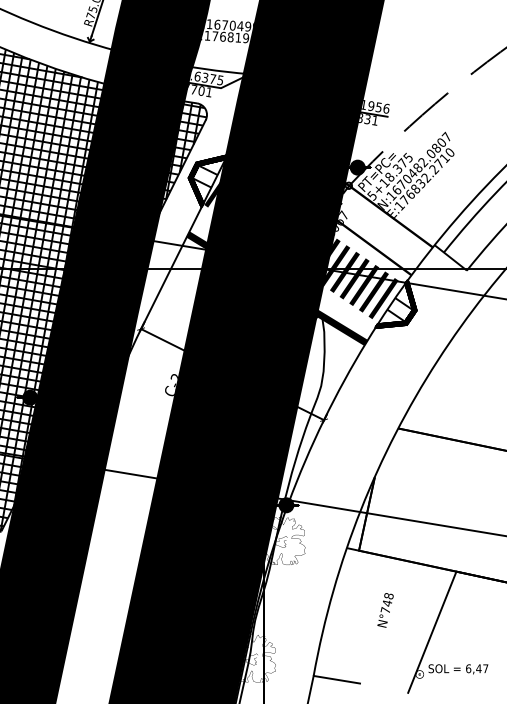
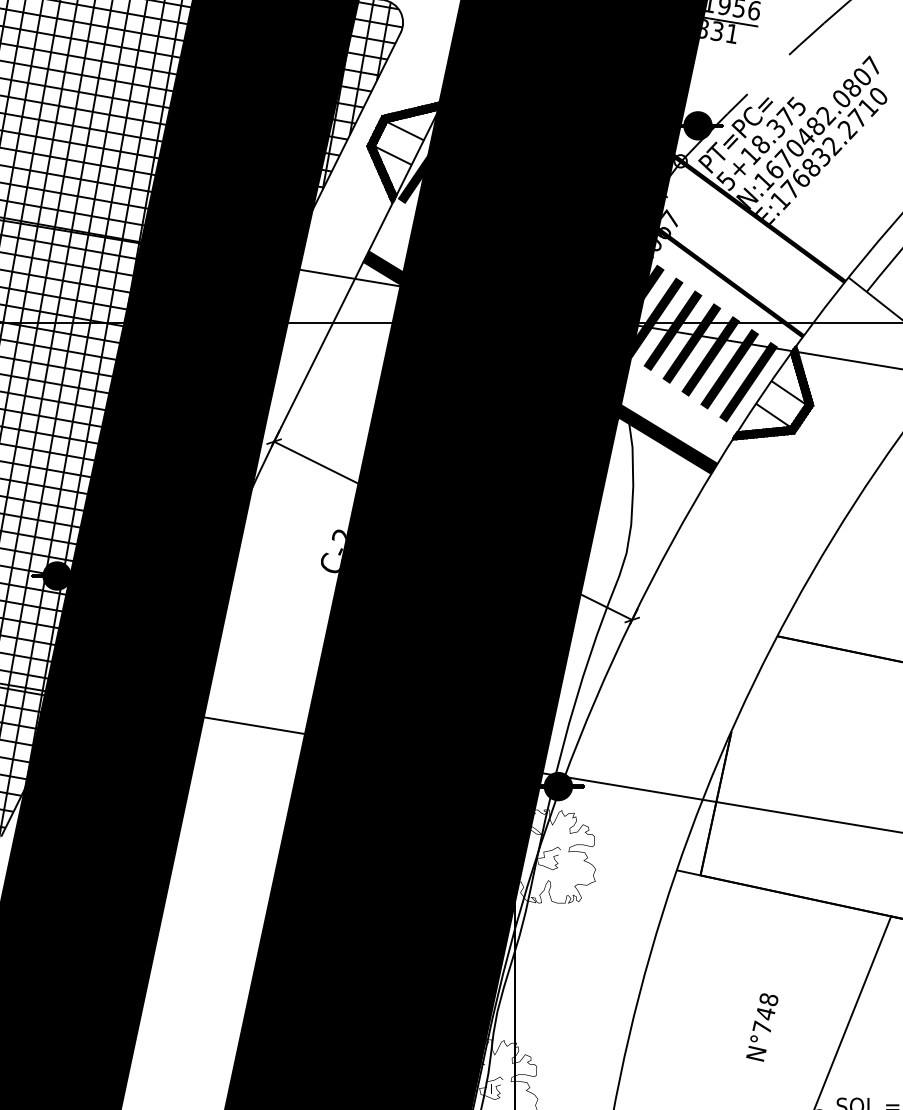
text: (385, 610) -> (762, 1027), moved

